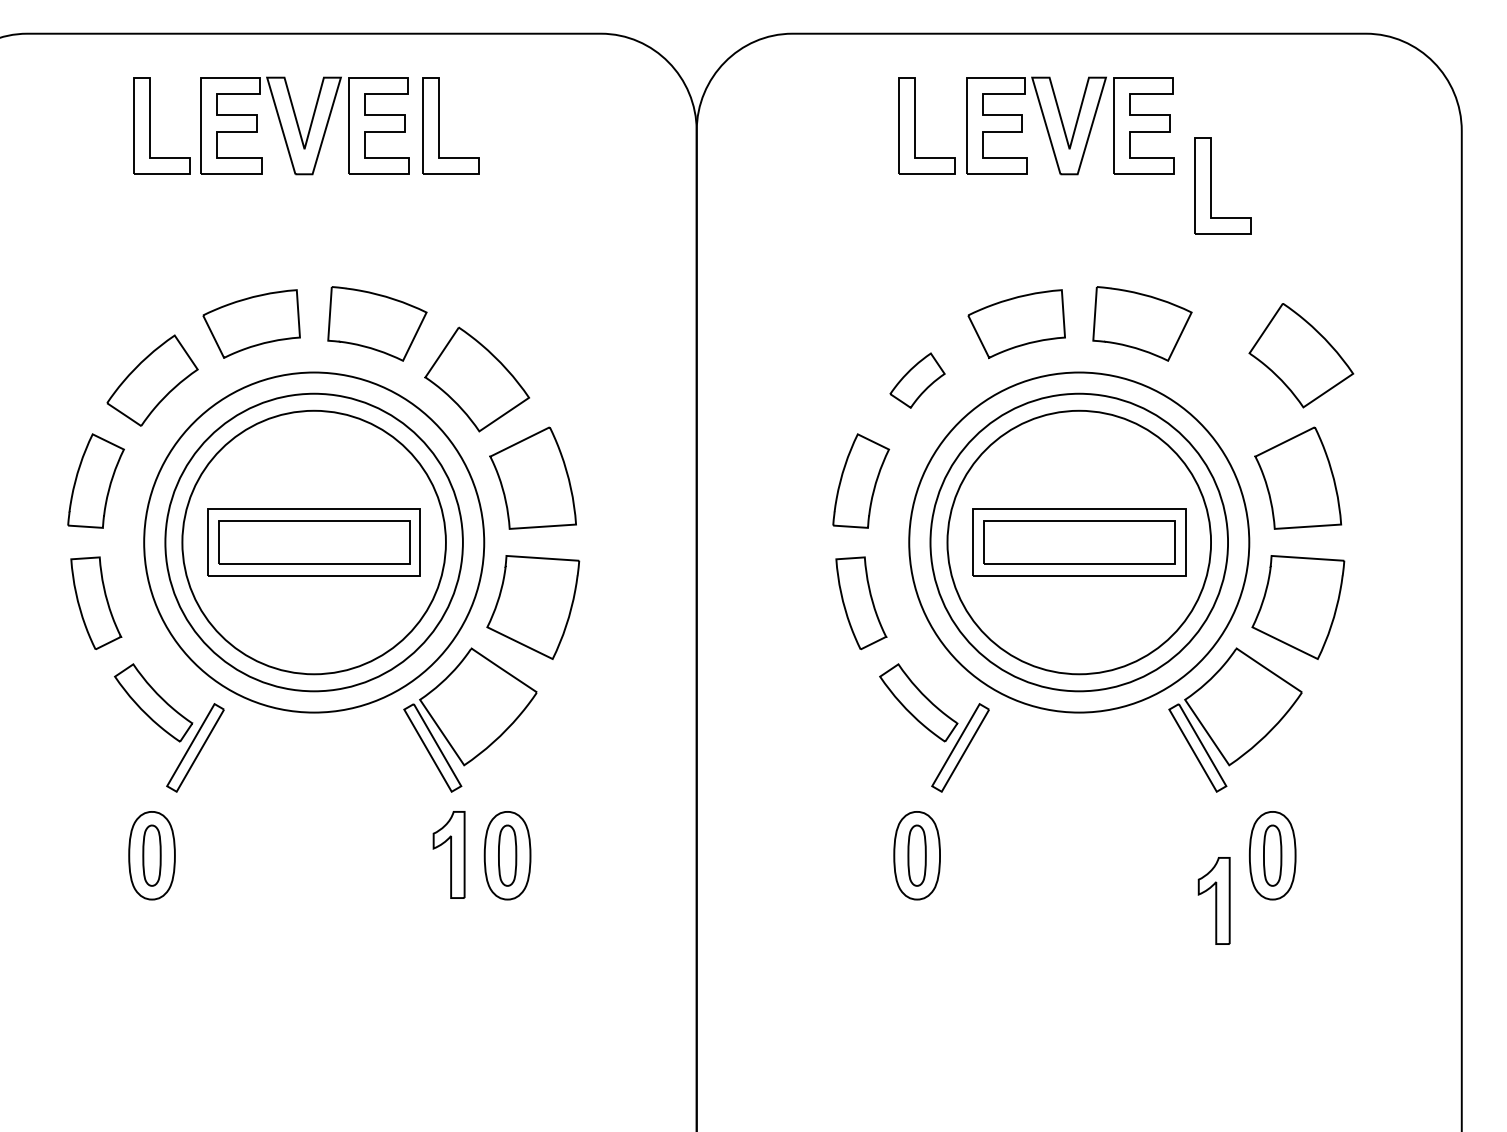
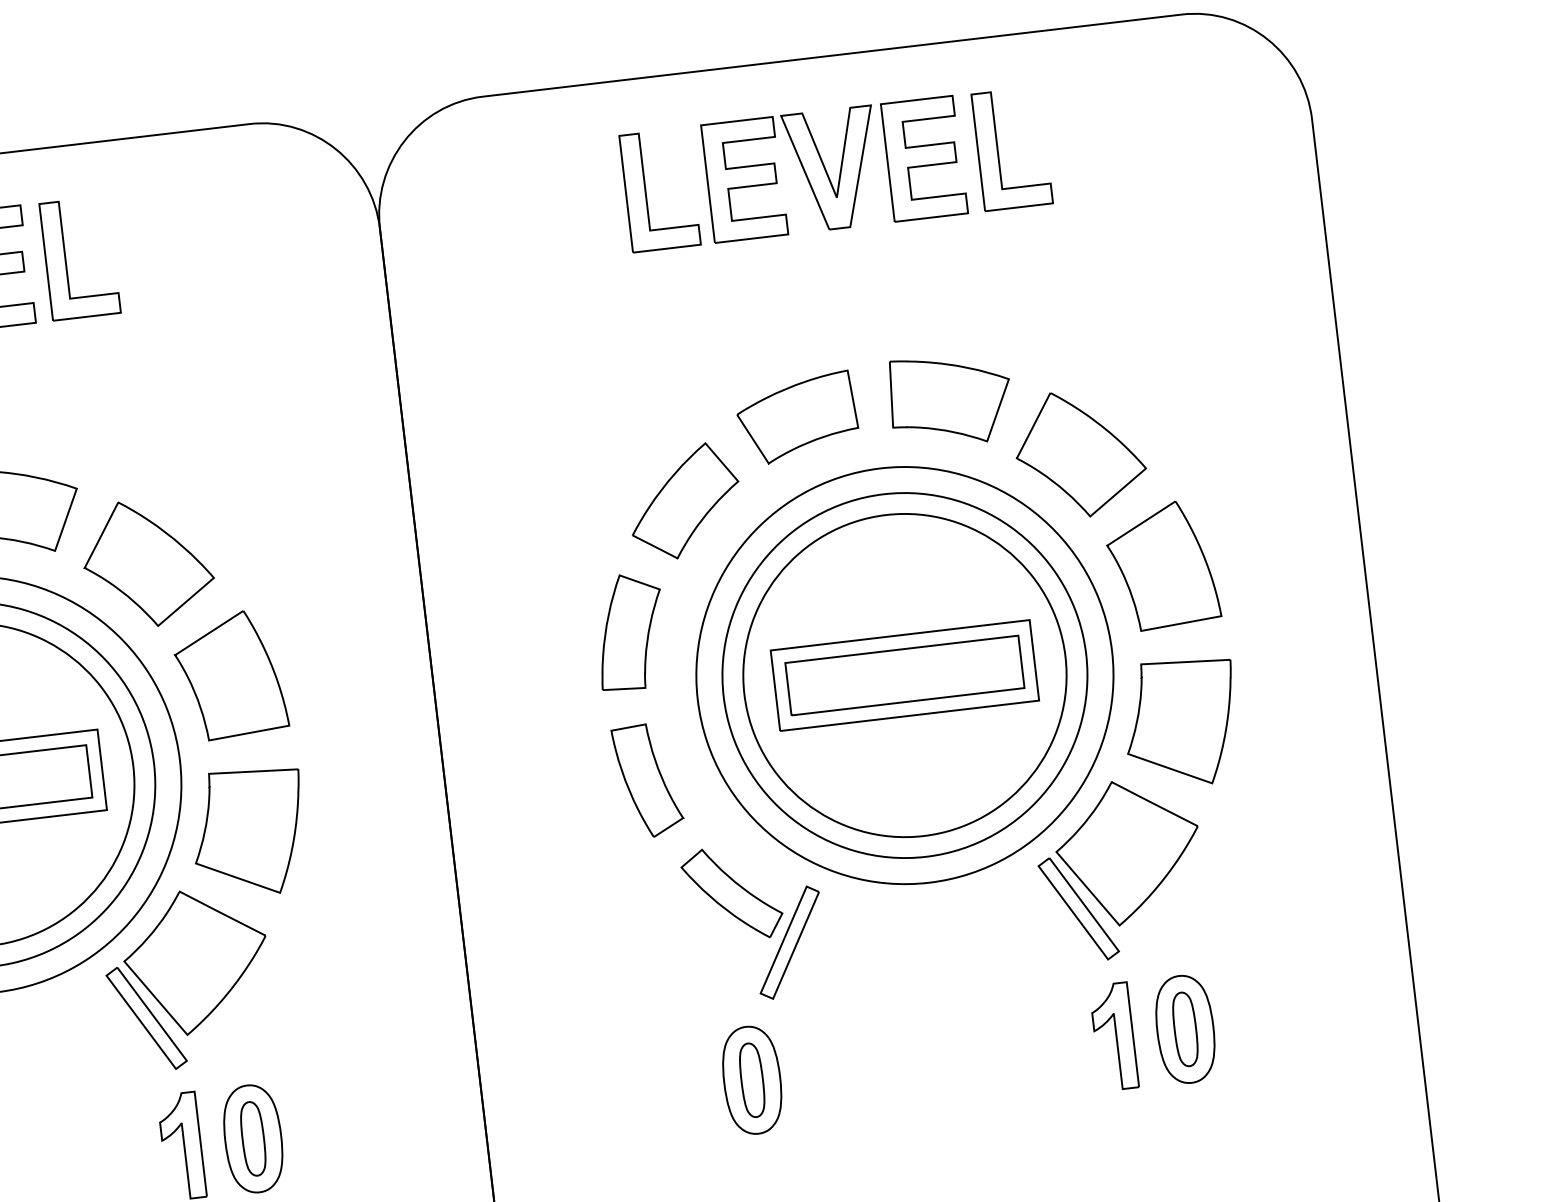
part: (1211, 185) -> (997, 149), moved
part: (1301, 355) -> (1080, 453), moved
part: (917, 380) -> (684, 501), size x1.67
part: (1213, 900) -> (1113, 1036), moved

